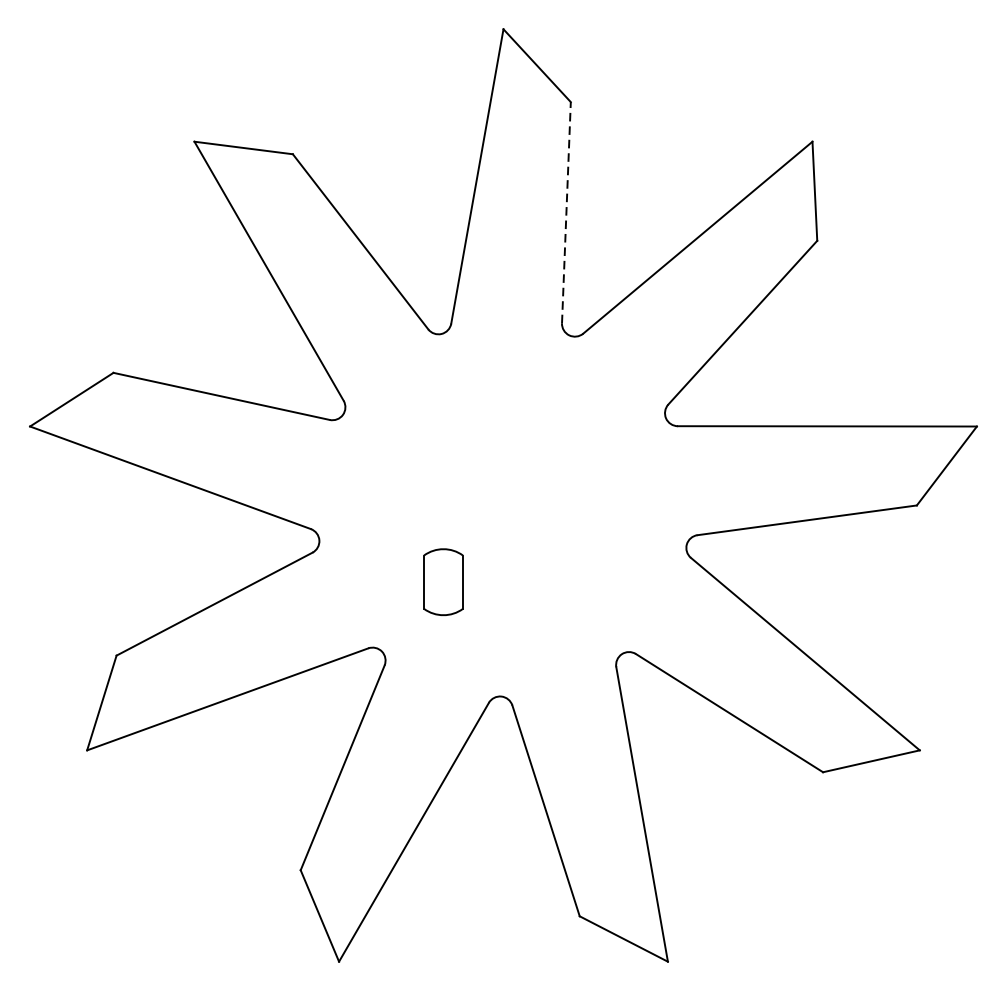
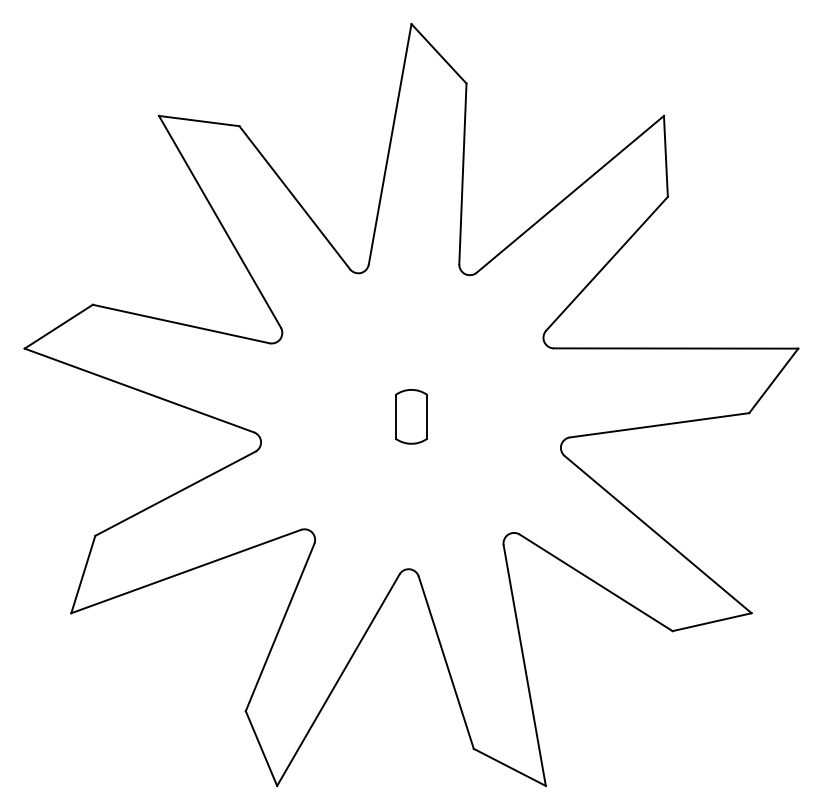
line: (565, 212) -> (462, 173), dashed -> solid
part: (443, 581) -> (411, 416), moved

